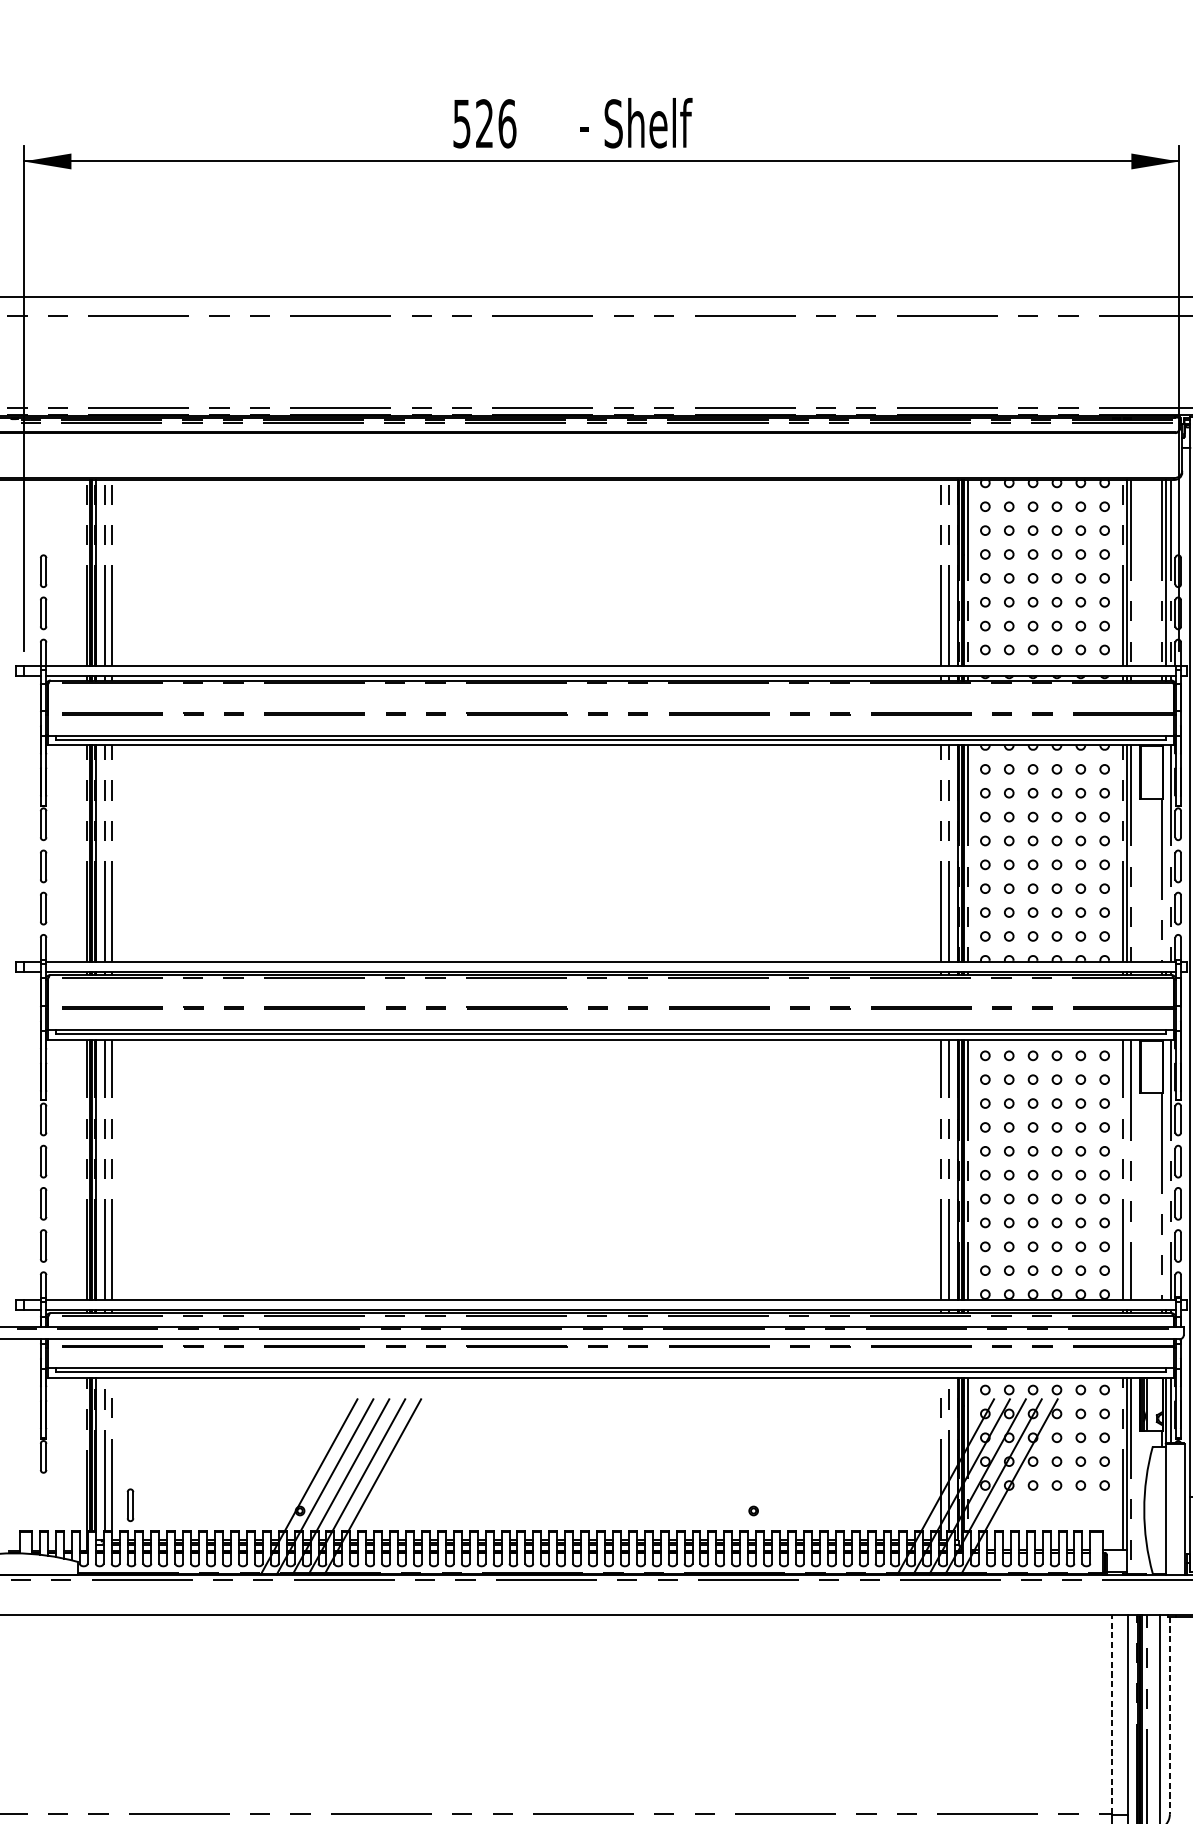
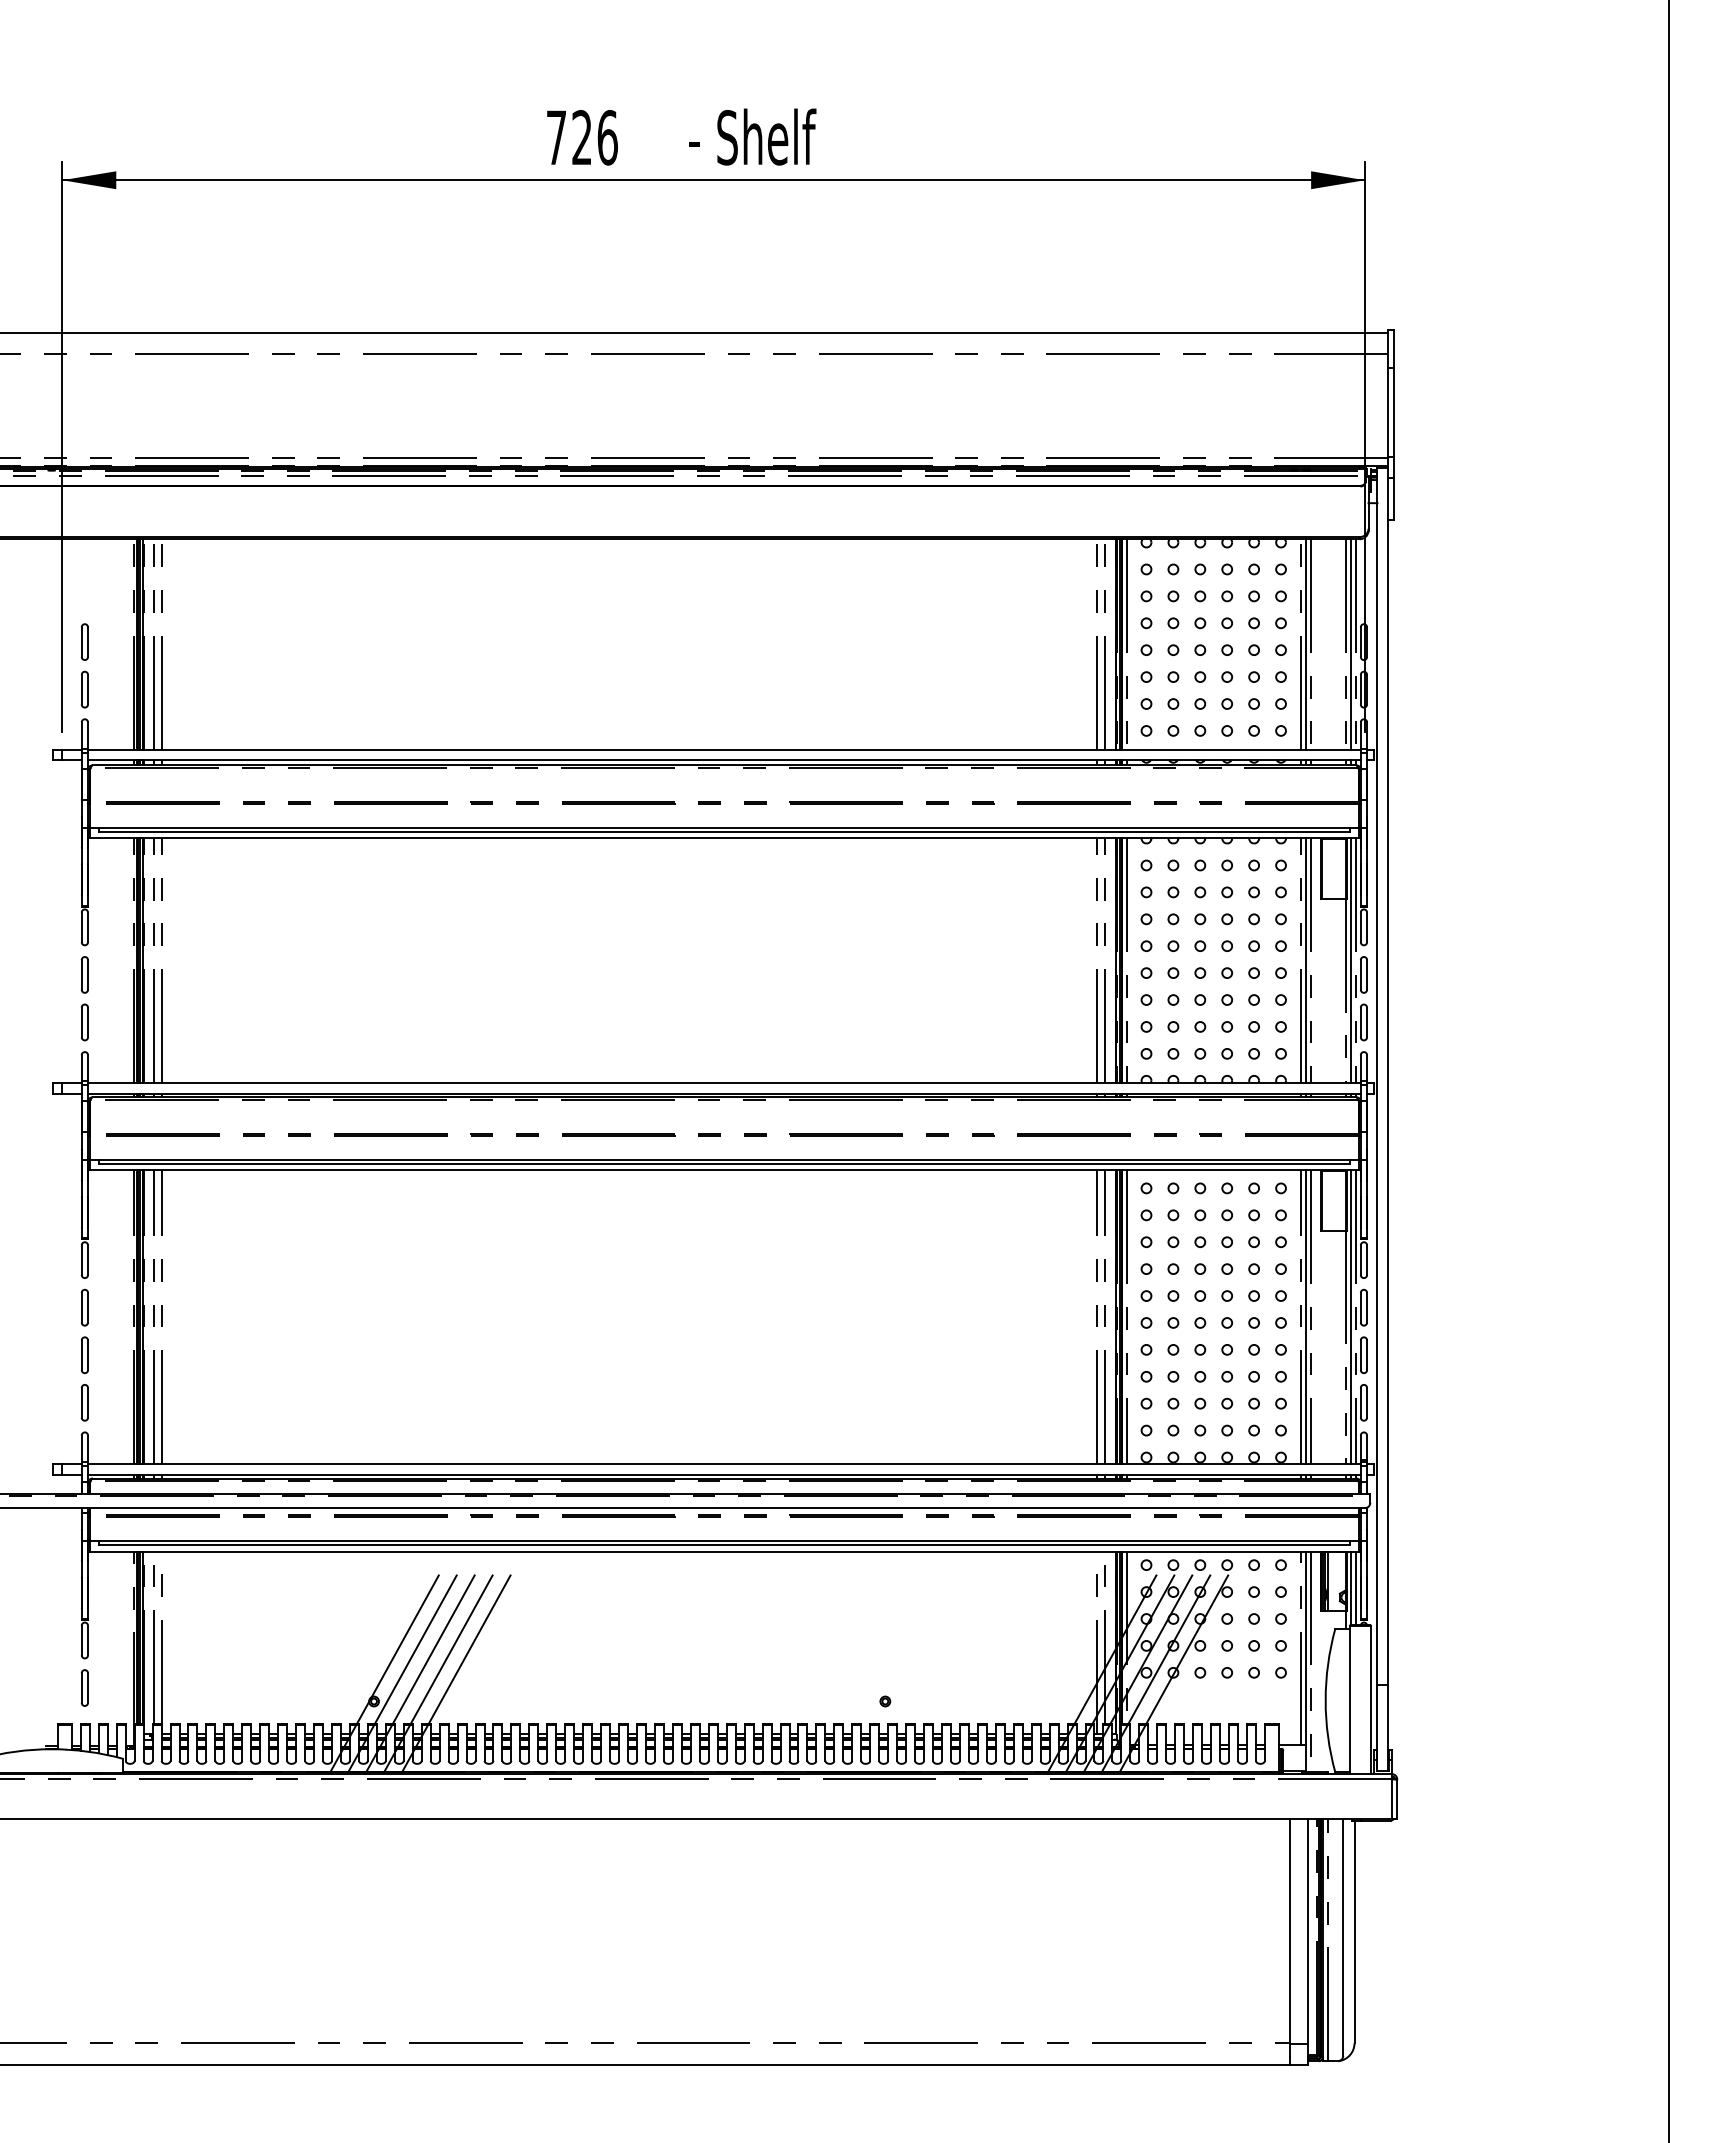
text: (461, 123) -> (556, 137), 526 -> 726
line: (1166, 853) -> (1350, 960), added
line: (1127, 1170) -> (1306, 1317), added
line: (1166, 1170) -> (1350, 1317), added
part: (130, 1504) -> (84, 1687), moved
line: (1112, 1714) -> (1289, 1930), dashed -> solid
line: (1169, 1715) -> (1354, 1932), dashed -> solid

